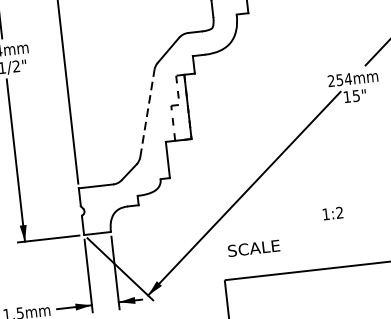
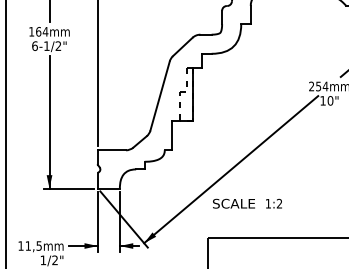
text: (356, 95) -> (330, 100), 15" -> 10"
line: (147, 113) -> (160, 96), dashed -> solid
text: (332, 213) -> (273, 203), moved
text: (253, 248) -> (233, 203), moved

